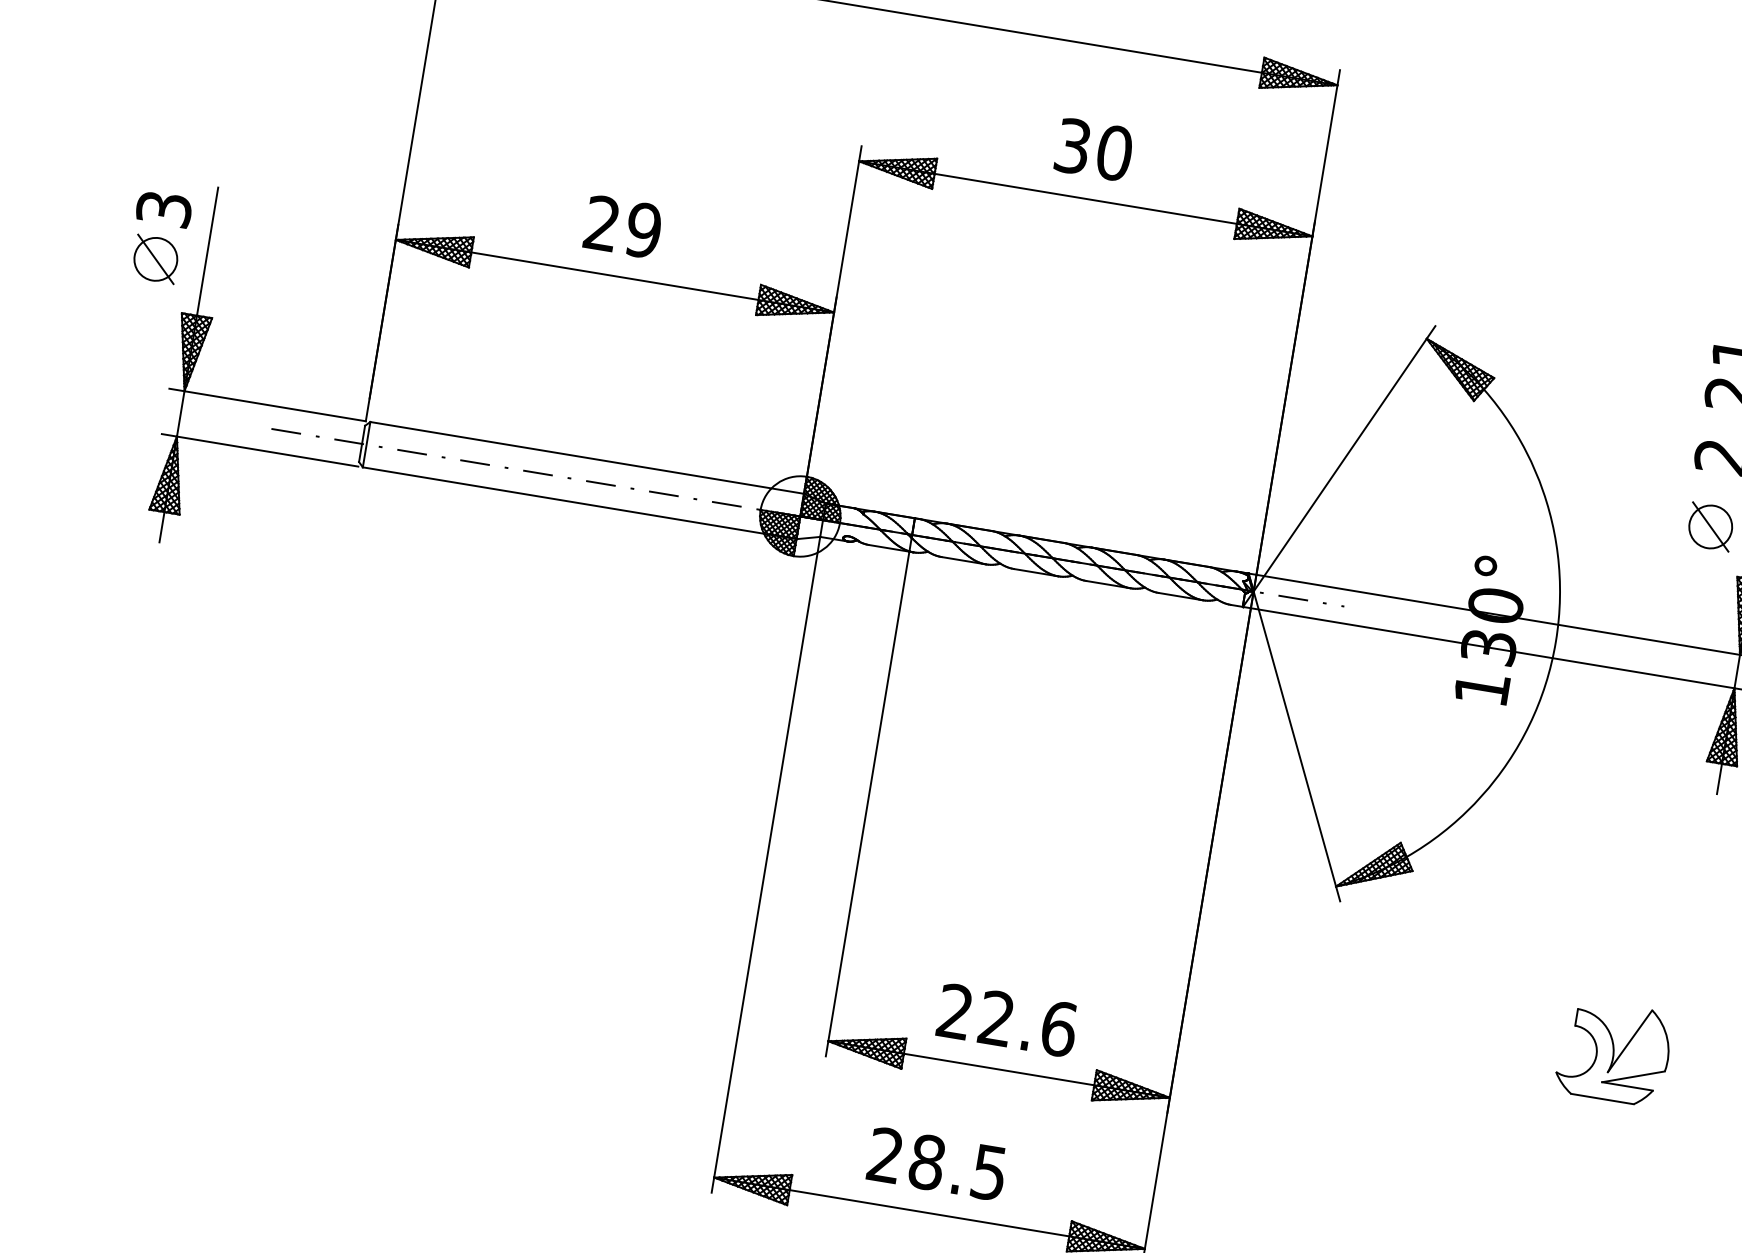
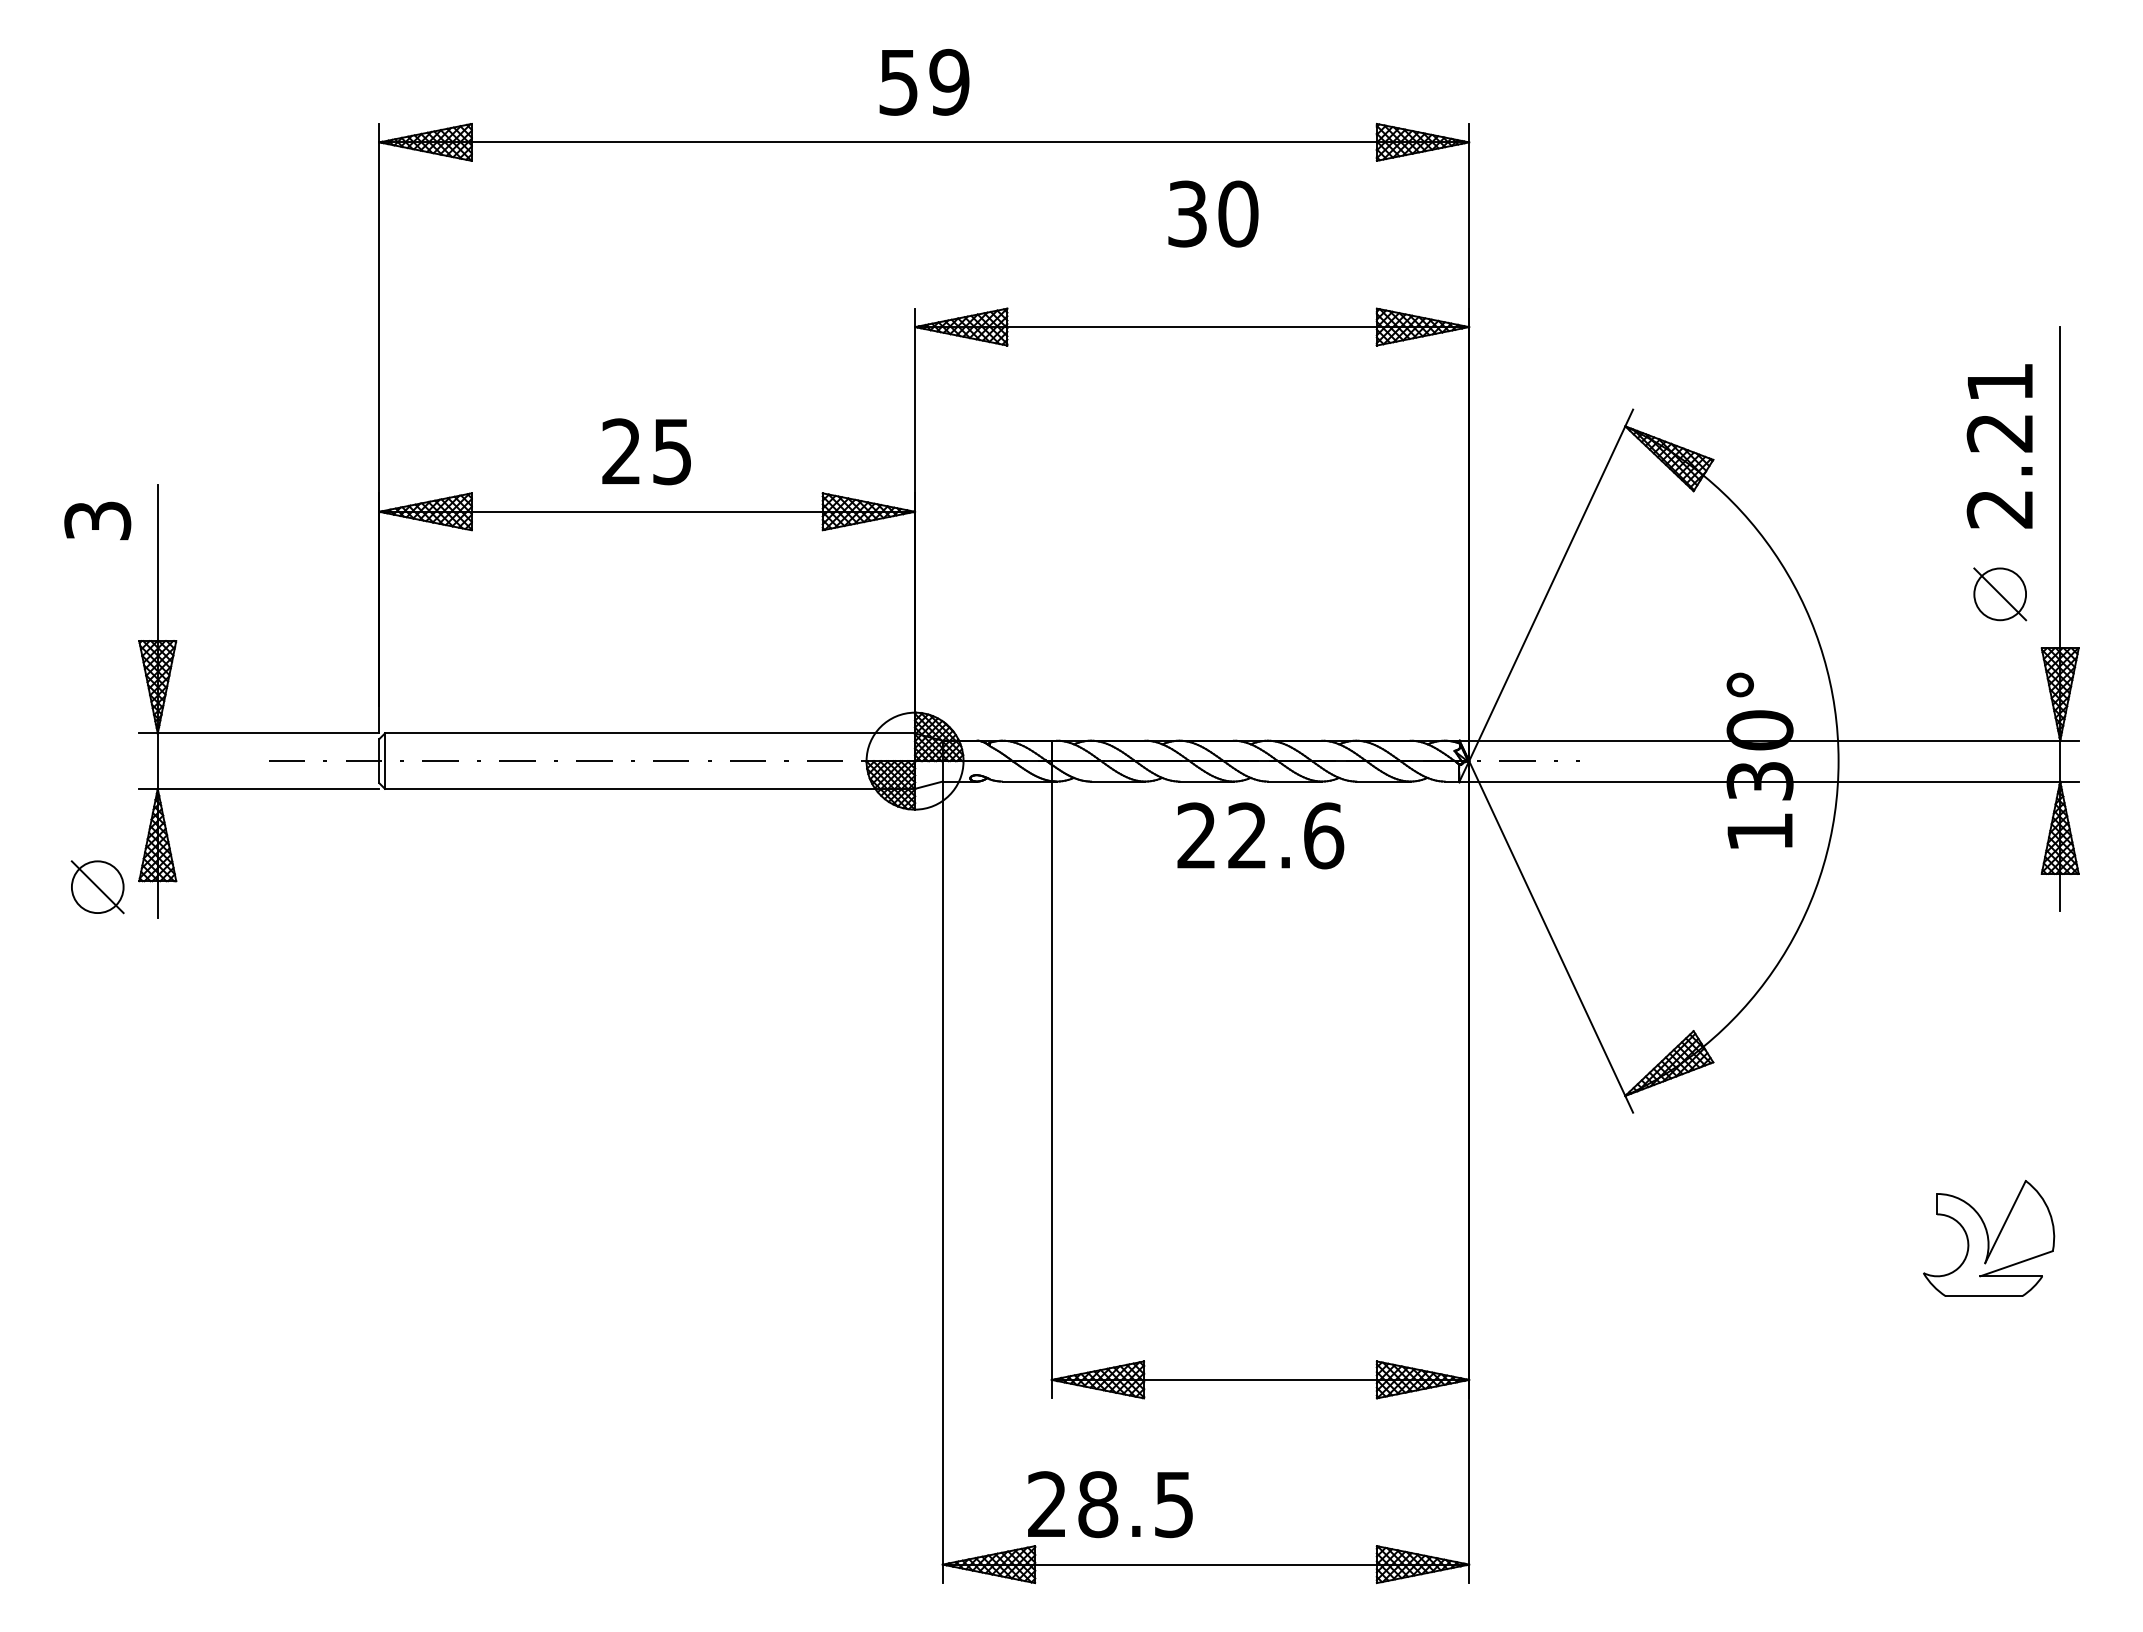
text: (1094, 149) -> (1213, 213), moved
text: (643, 230) -> (672, 451), 29 -> 25
part: (155, 259) -> (97, 887), moved
text: (1007, 1020) -> (1260, 835), moved
text: (937, 1163) -> (1110, 1504), moved

